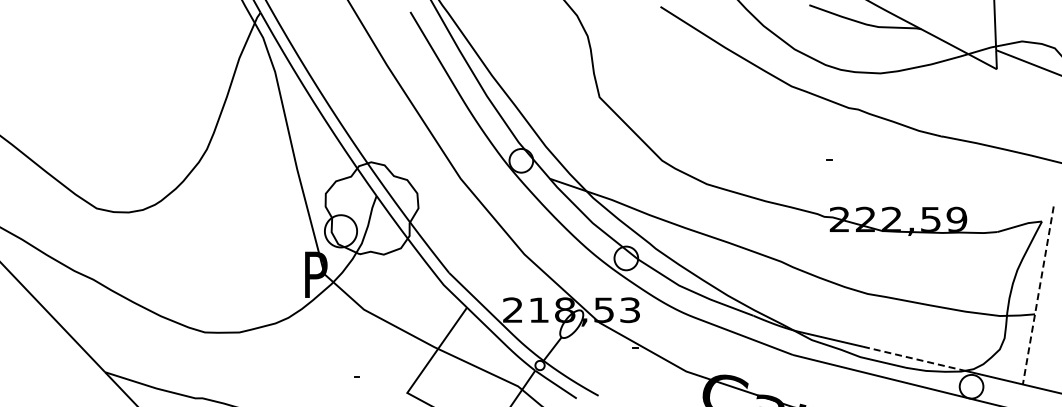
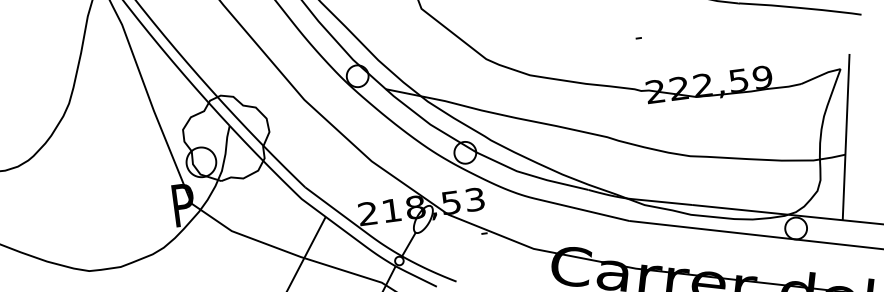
line: (1038, 295) -> (846, 137), dashed -> solid
line: (914, 358) -> (740, 209), dashed -> solid

